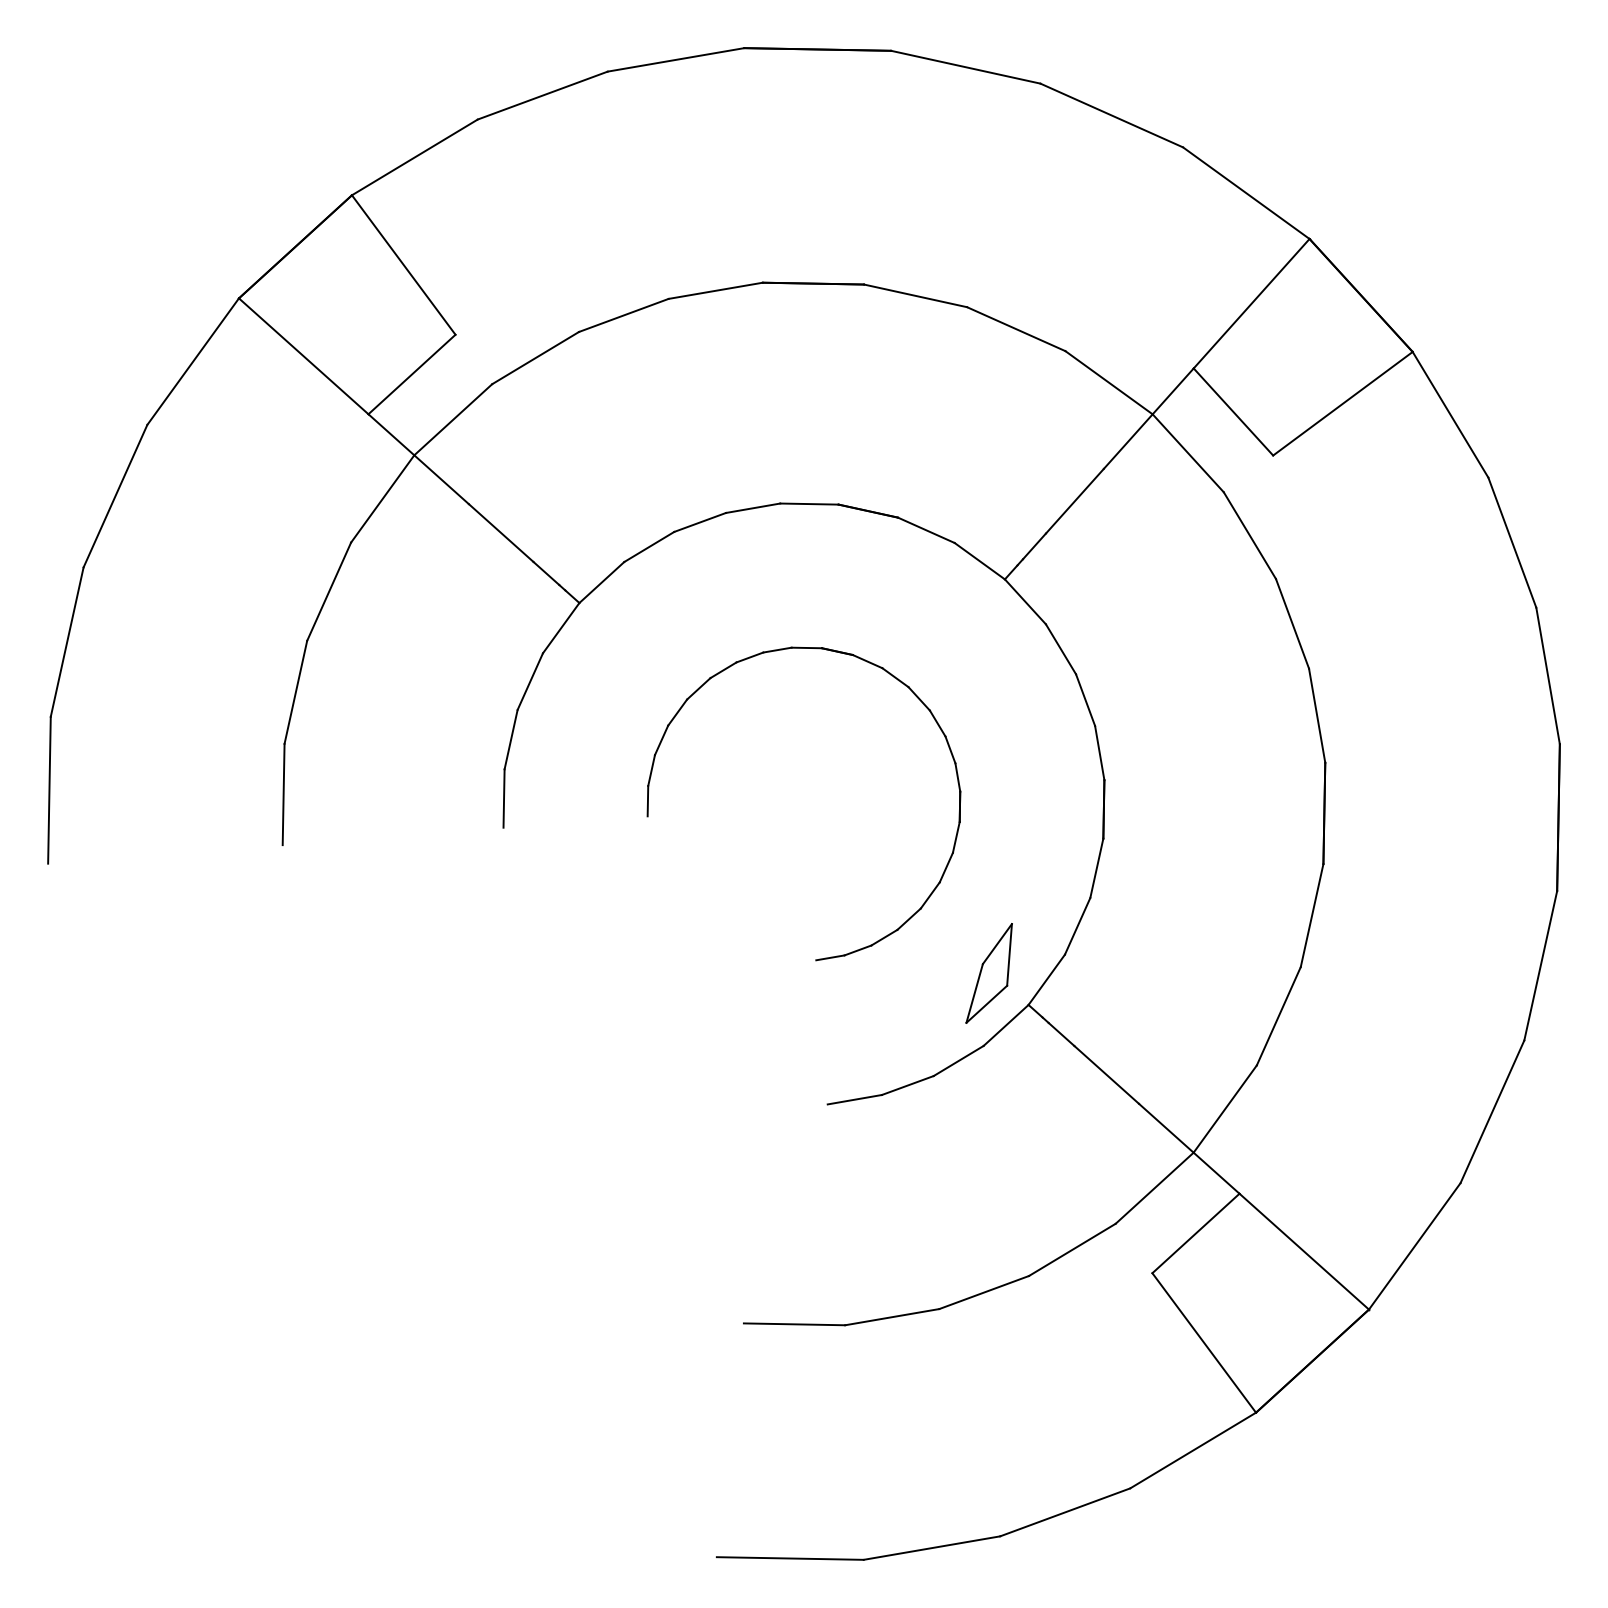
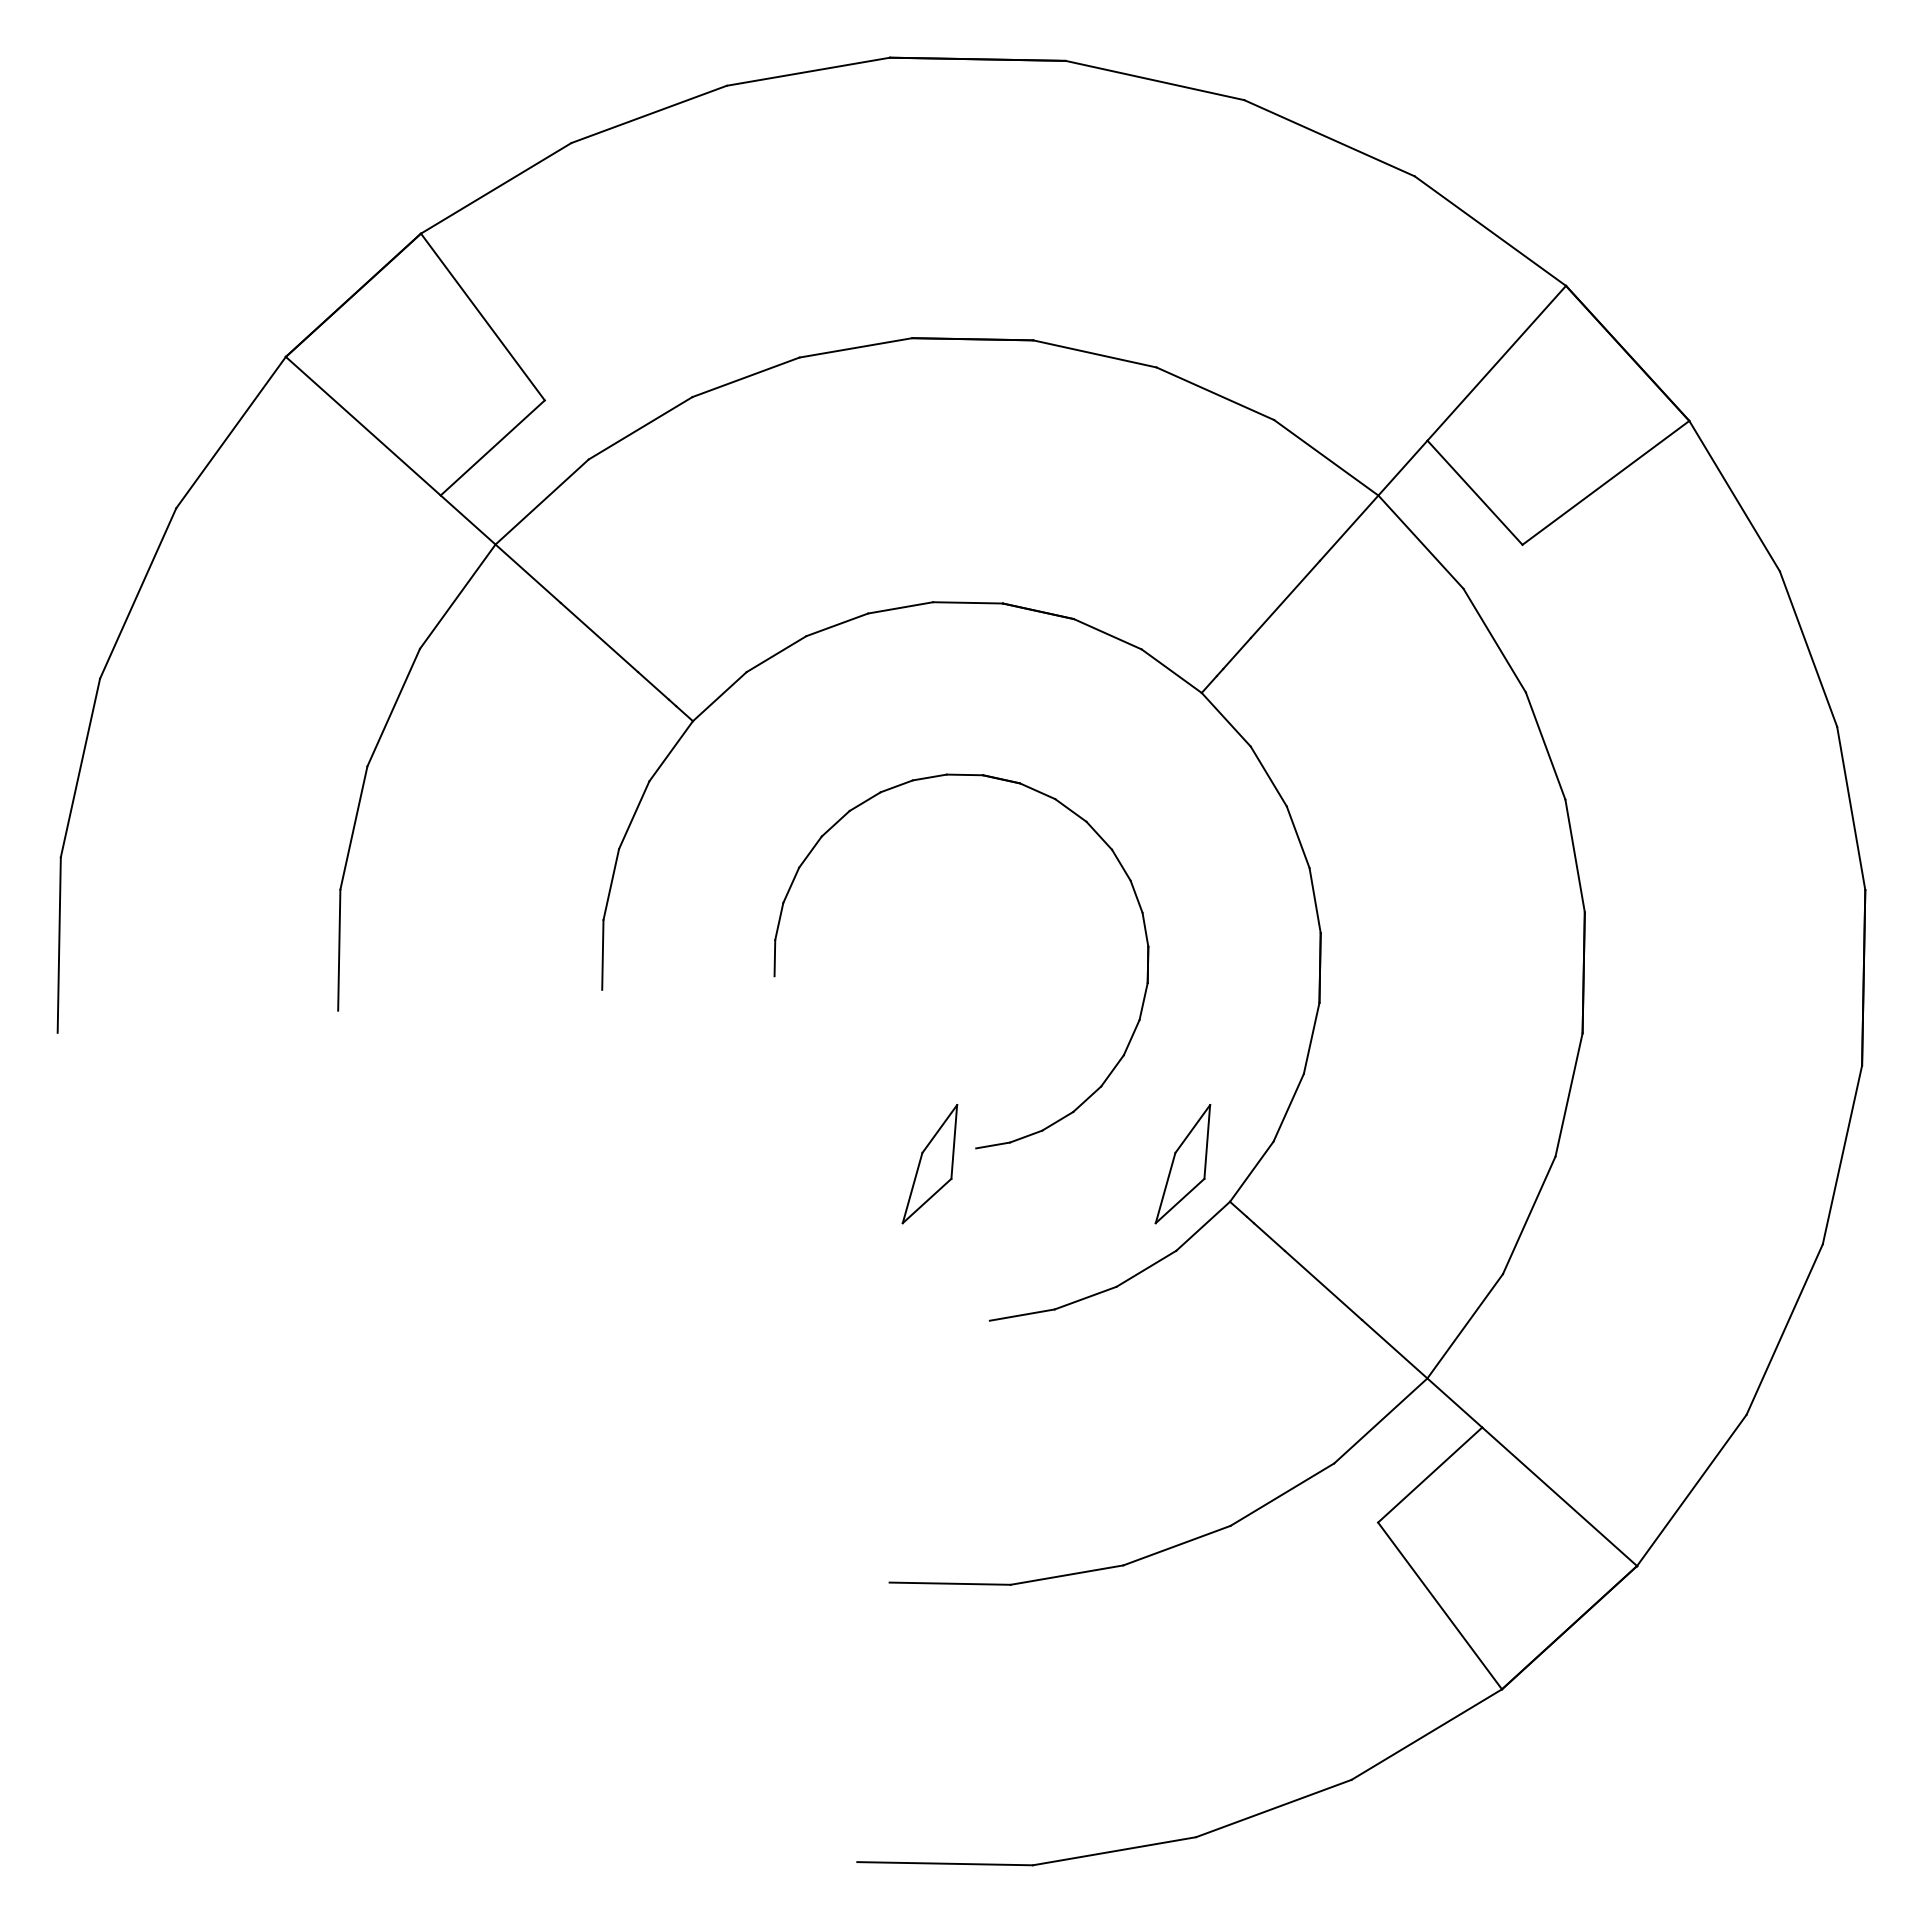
part: (777, 973) -> (929, 1164), added

